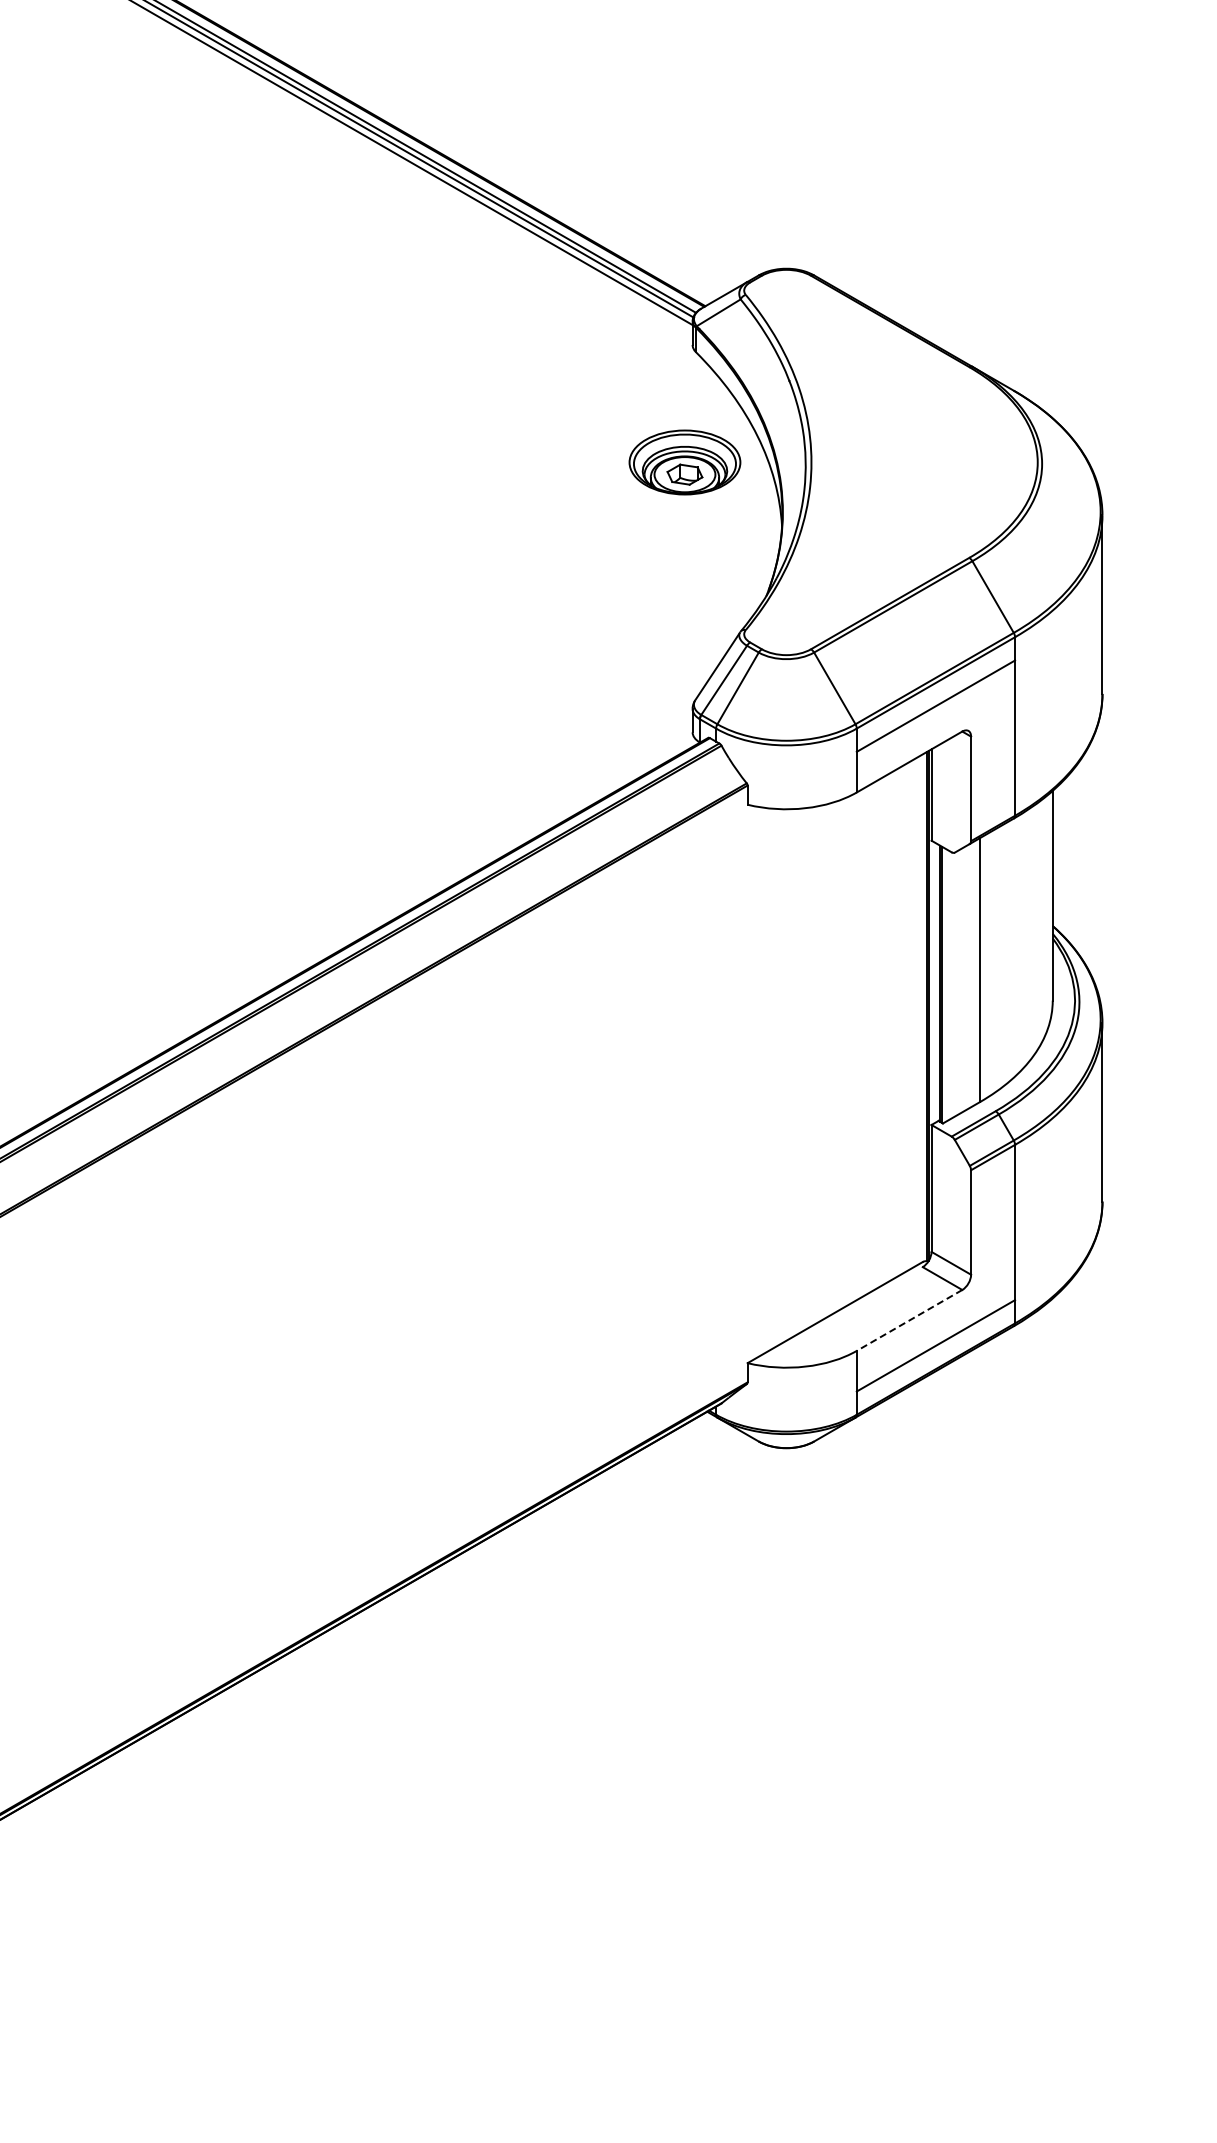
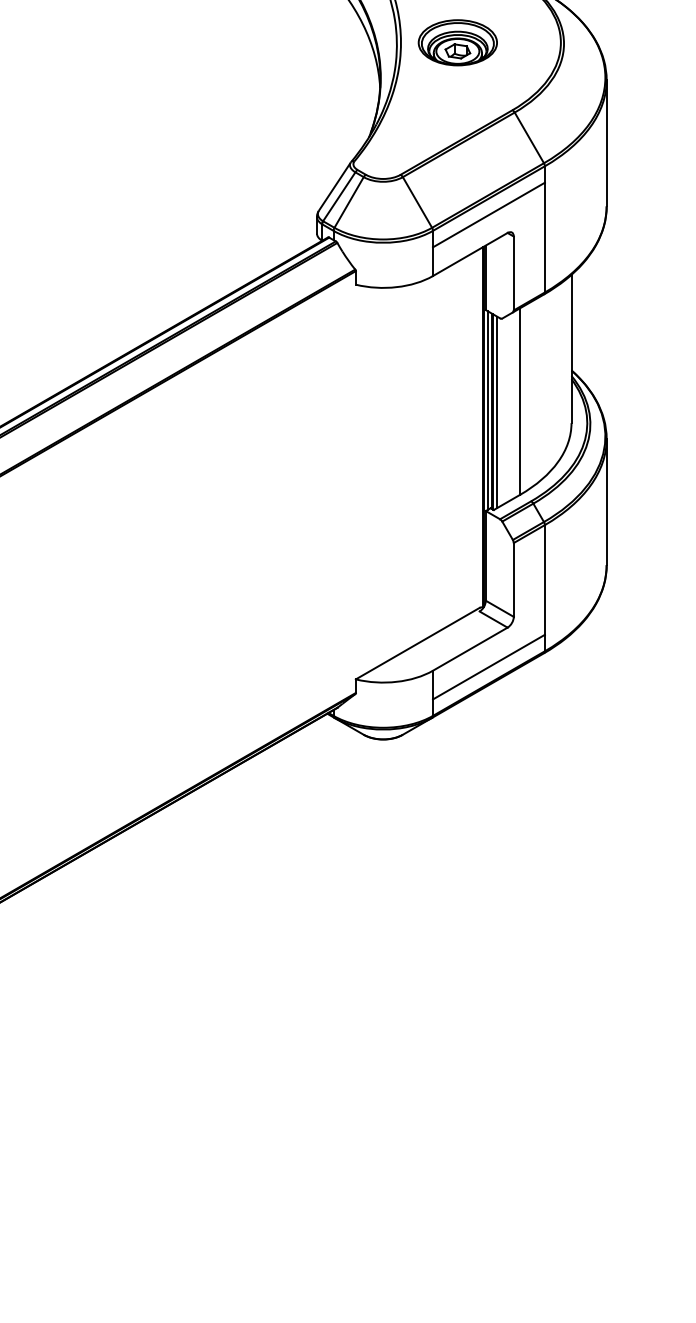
part: (684, 462) -> (457, 42), moved
line: (934, 982) -> (487, 410), added
line: (947, 984) -> (497, 411), added
line: (909, 1320) -> (470, 649), dashed -> solid

